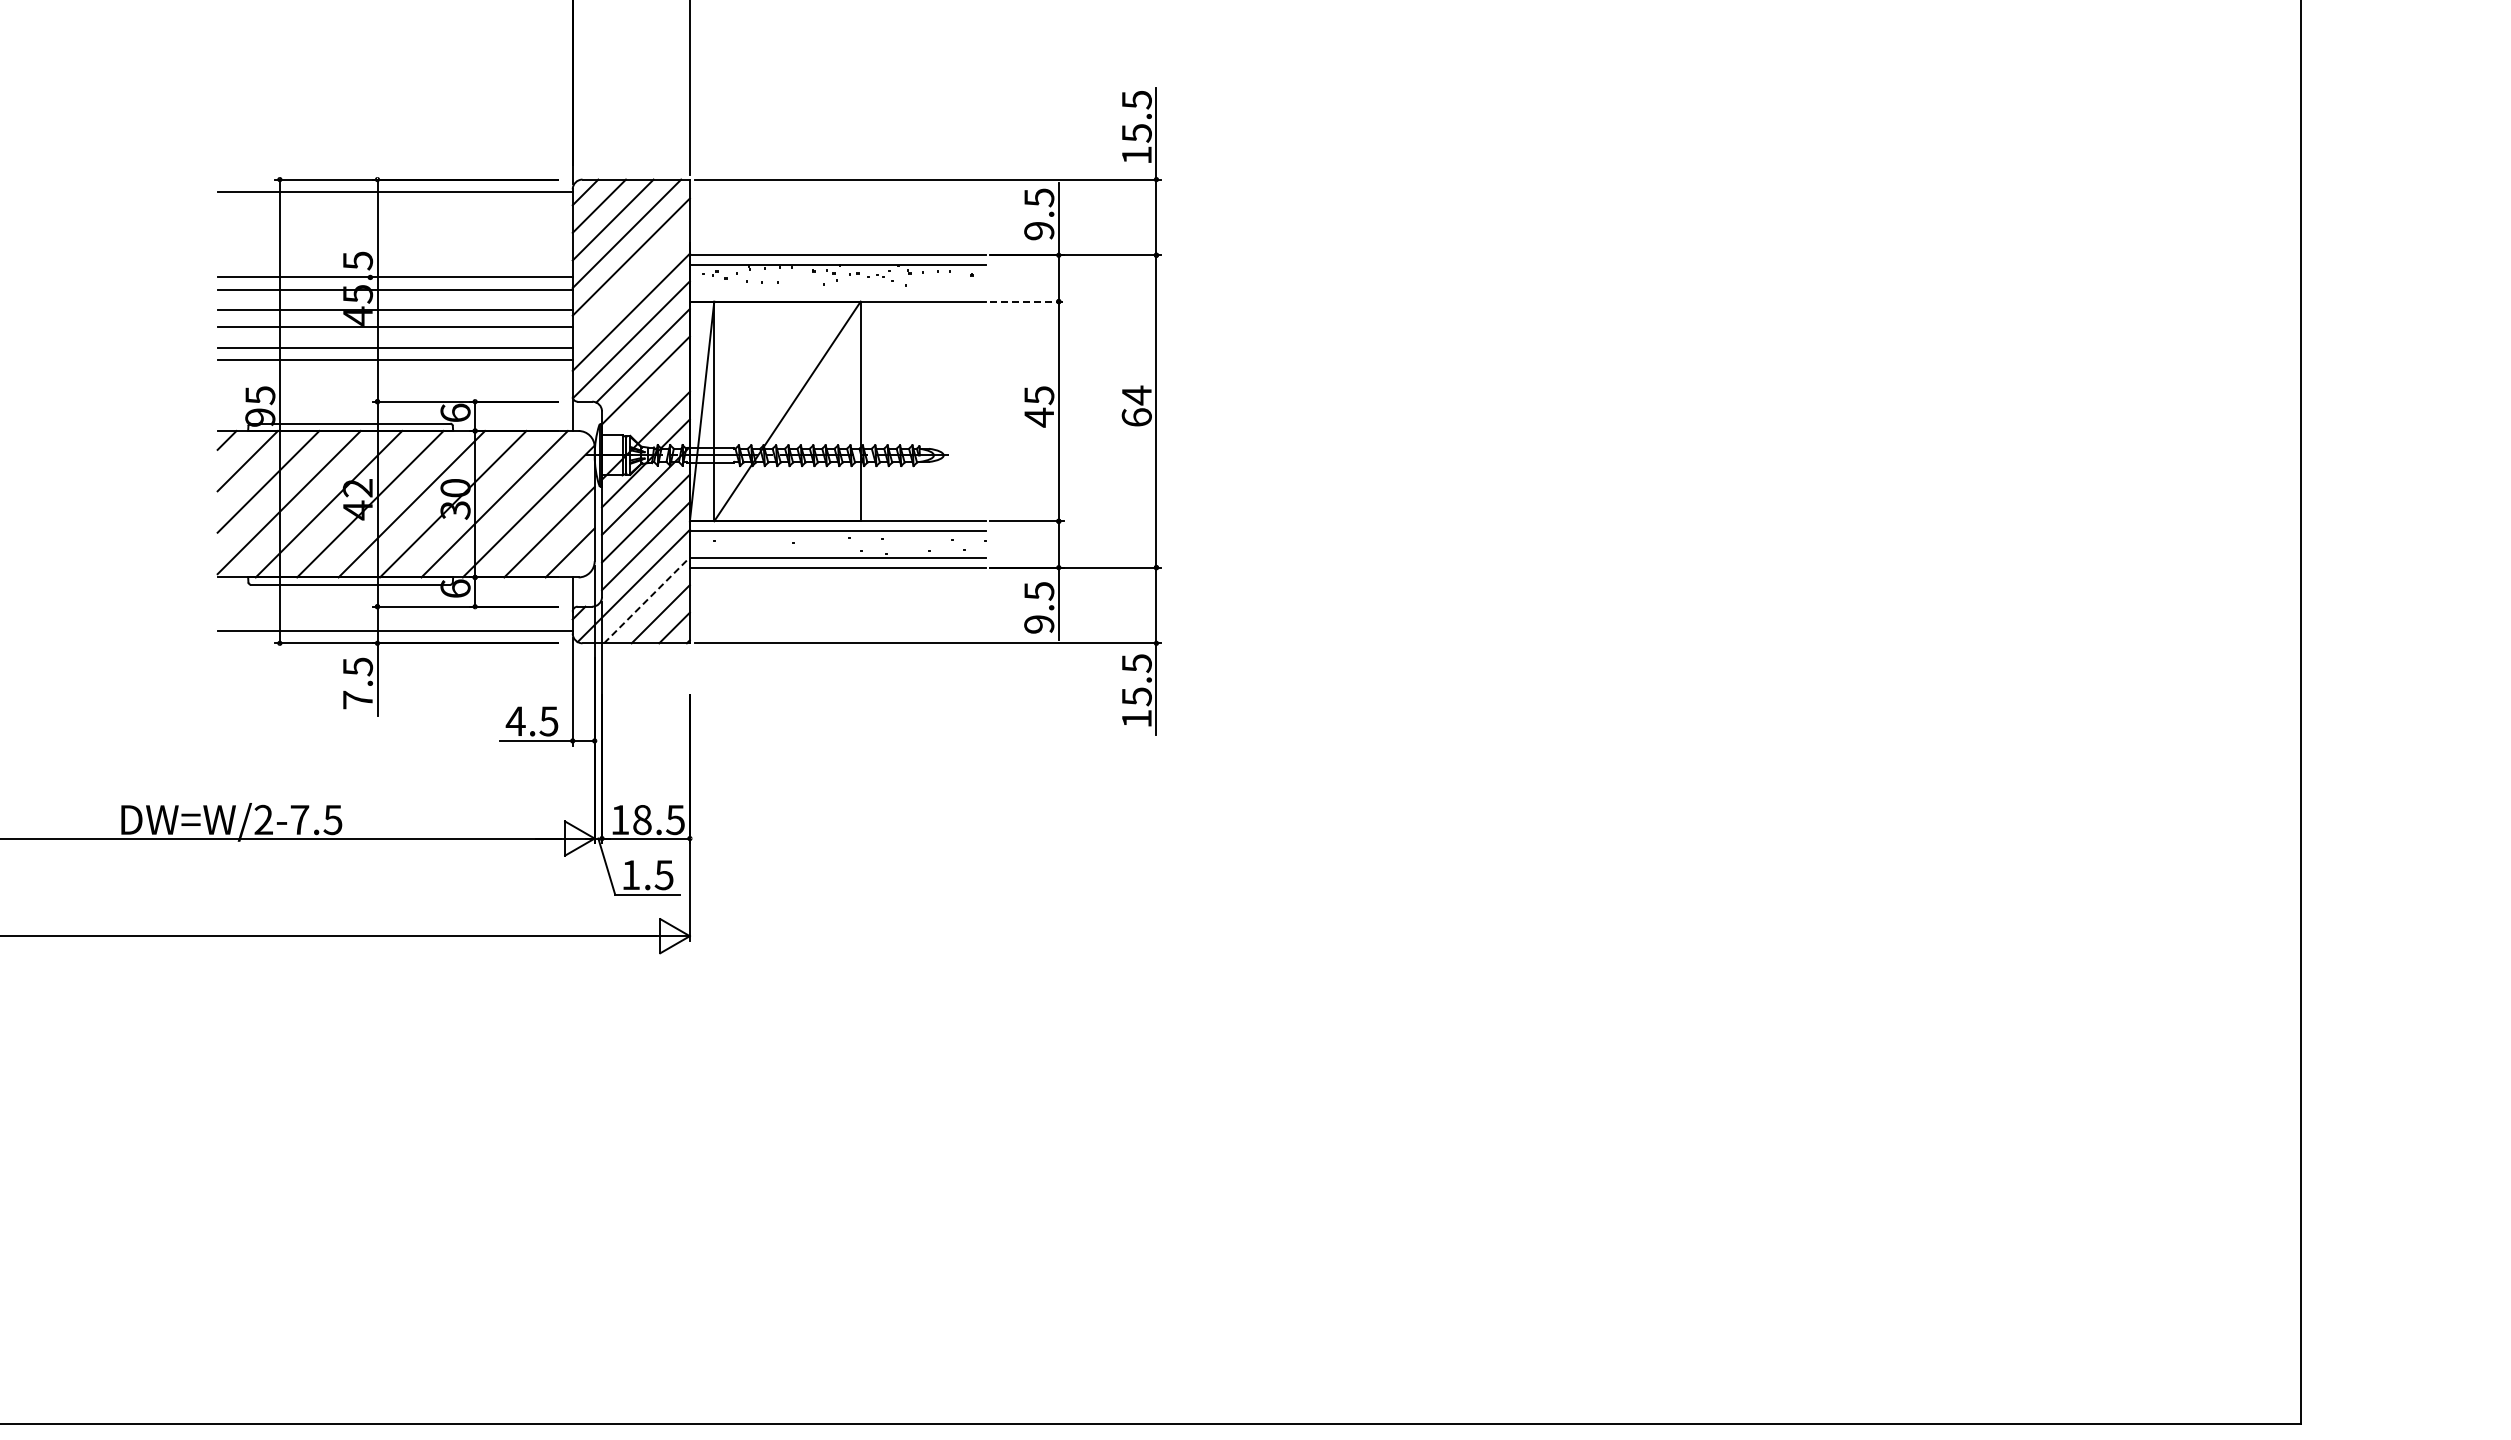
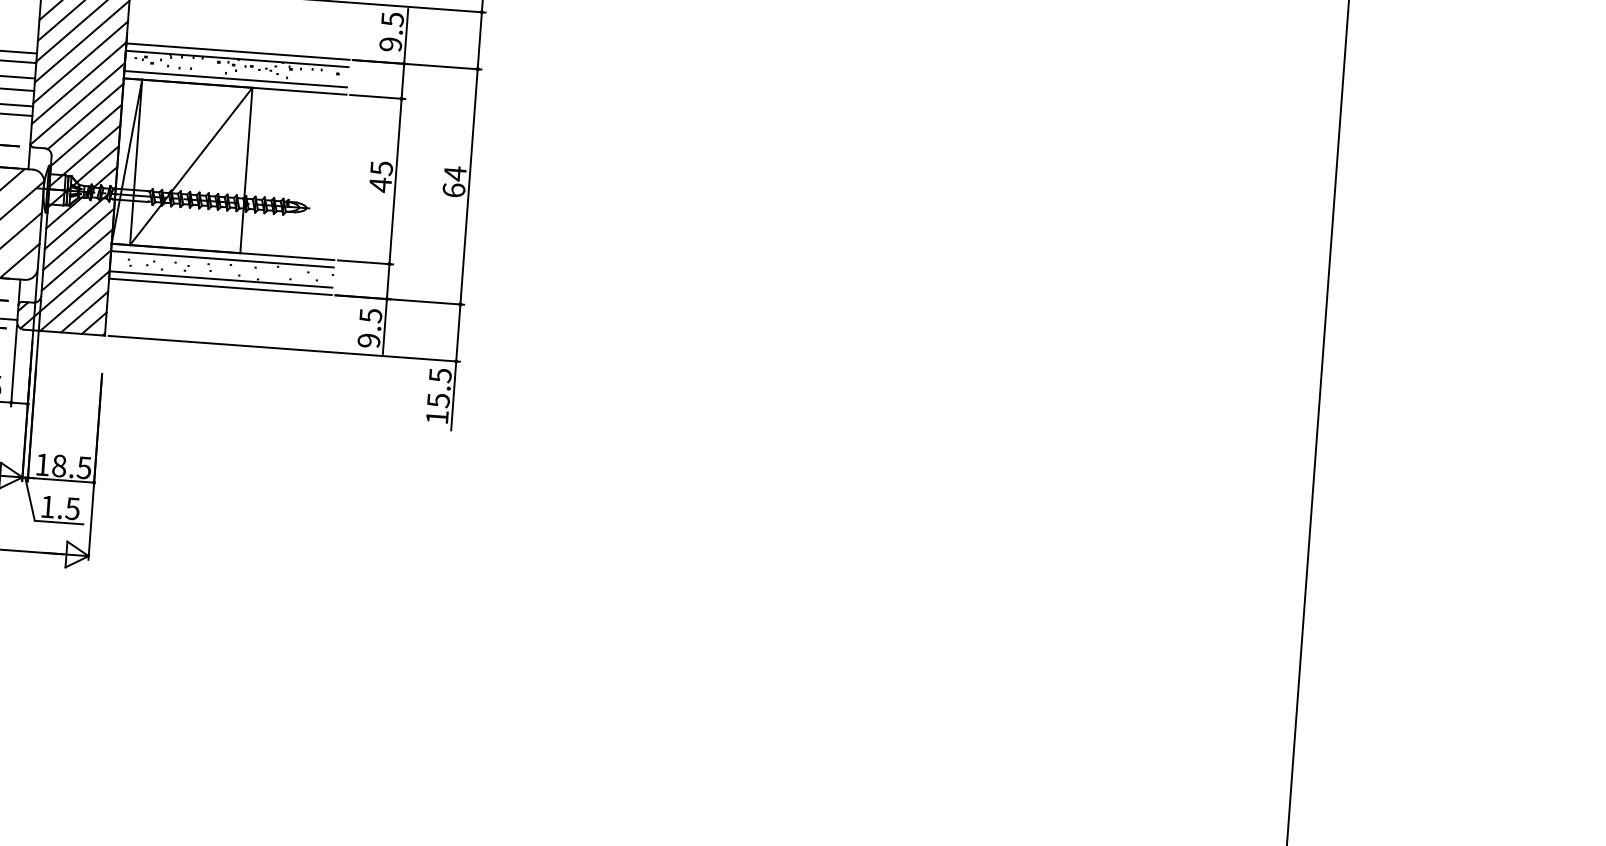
line: (630, 284) -> (80, 62), added
line: (837, 291) -> (235, 78), added
line: (1027, 301) -> (378, 96), dashed -> solid
line: (645, 408) -> (84, 156), added
line: (646, 600) -> (74, 301), dashed -> solid

